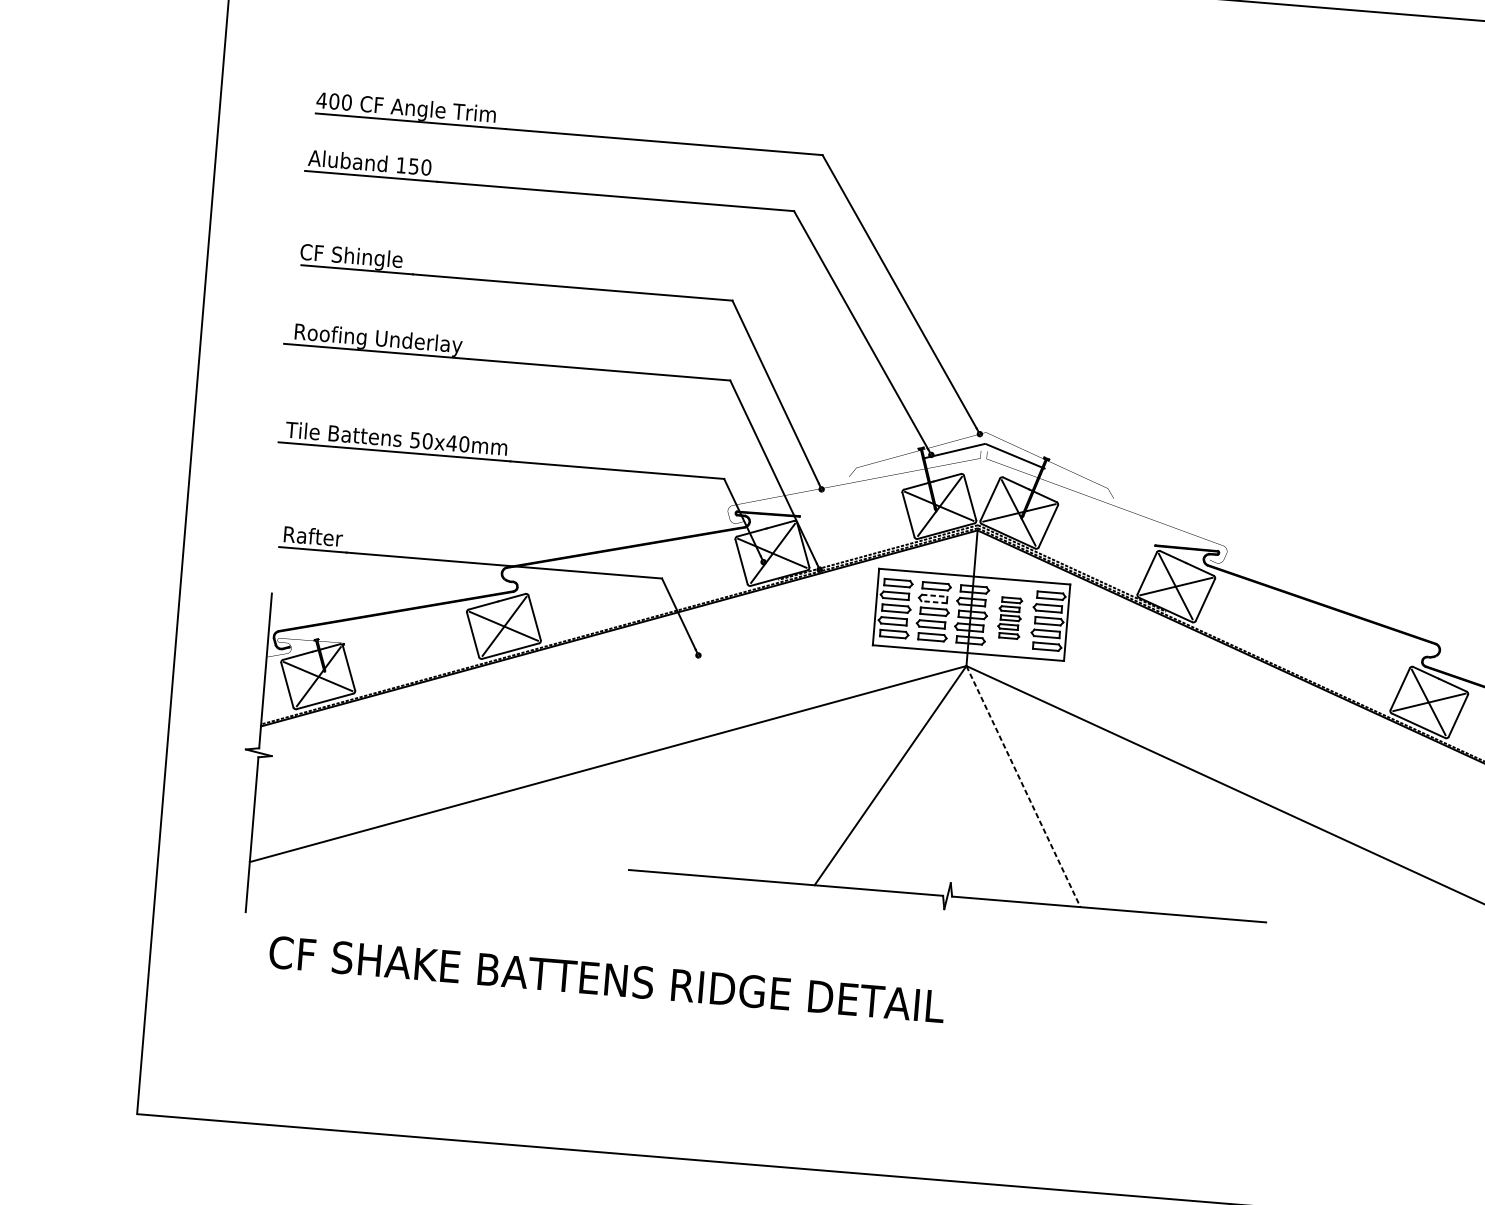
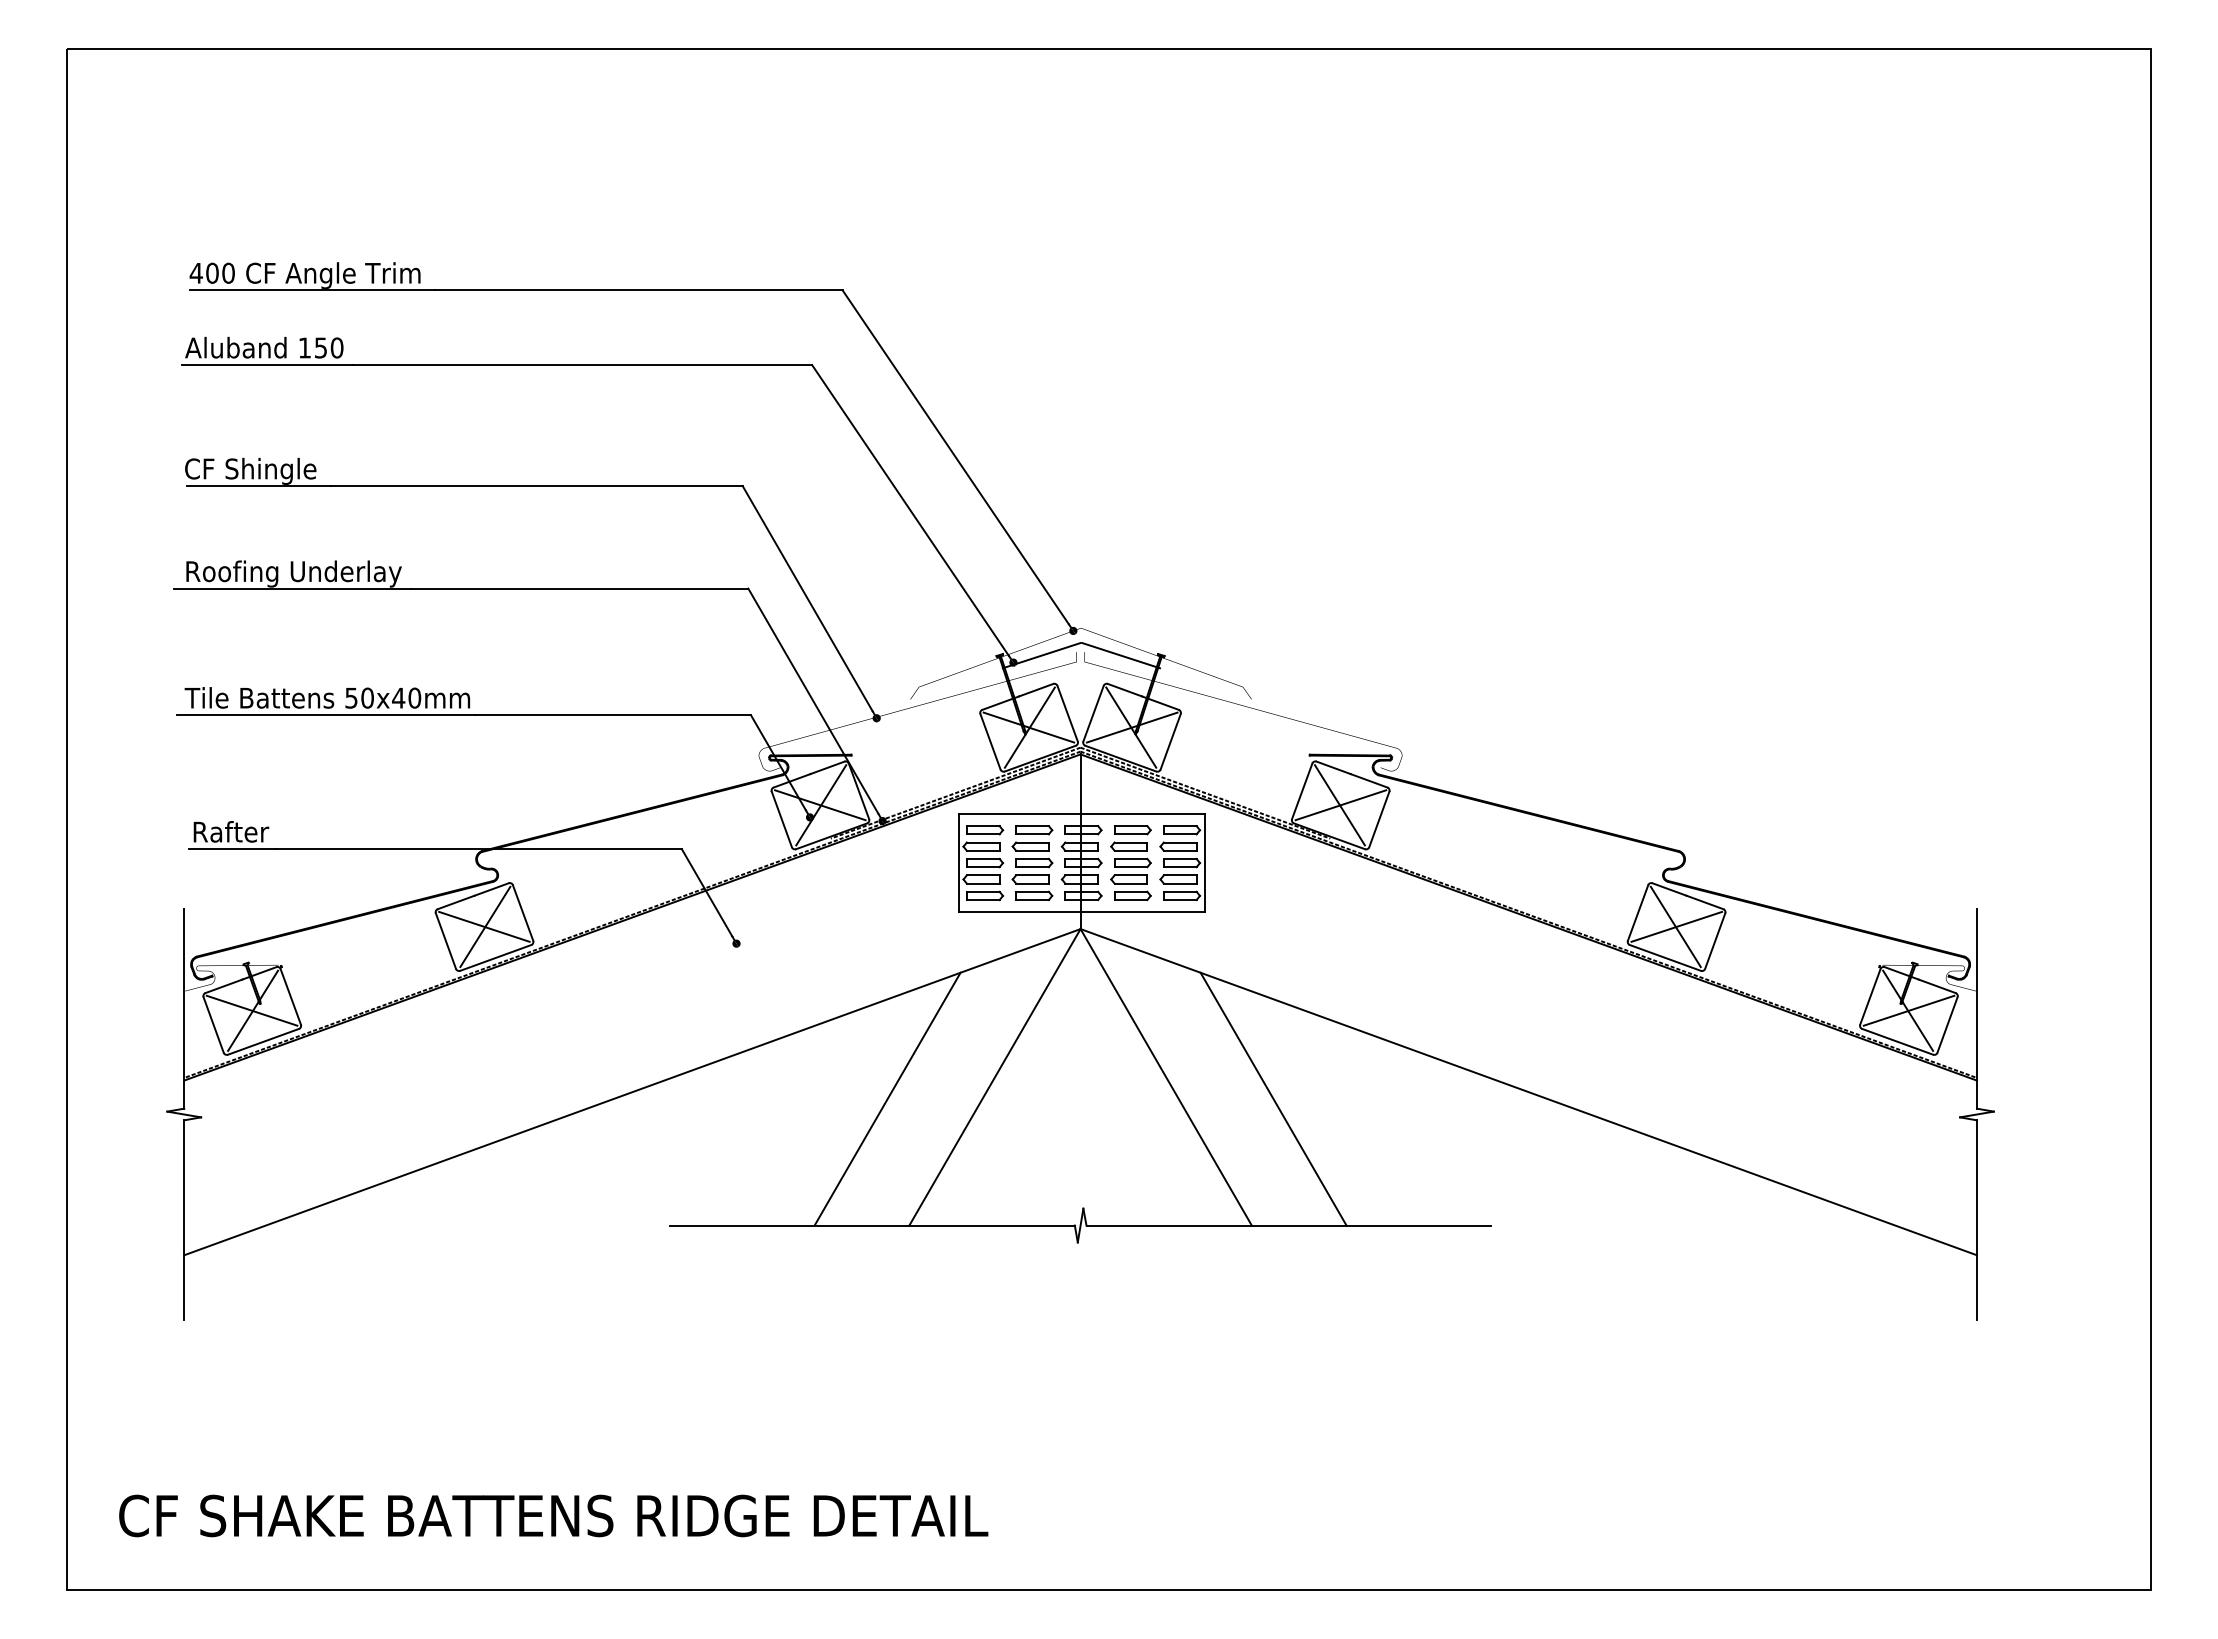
line: (934, 595) -> (1032, 842), dashed -> solid
line: (934, 601) -> (1032, 850), dashed -> solid
part: (1009, 618) -> (1130, 863), size x1.43
line: (805, 785) -> (887, 1098), added
line: (1023, 786) -> (1166, 1077), dashed -> solid
line: (1105, 809) -> (1273, 1098), added
text: (606, 979) -> (553, 1515), moved

